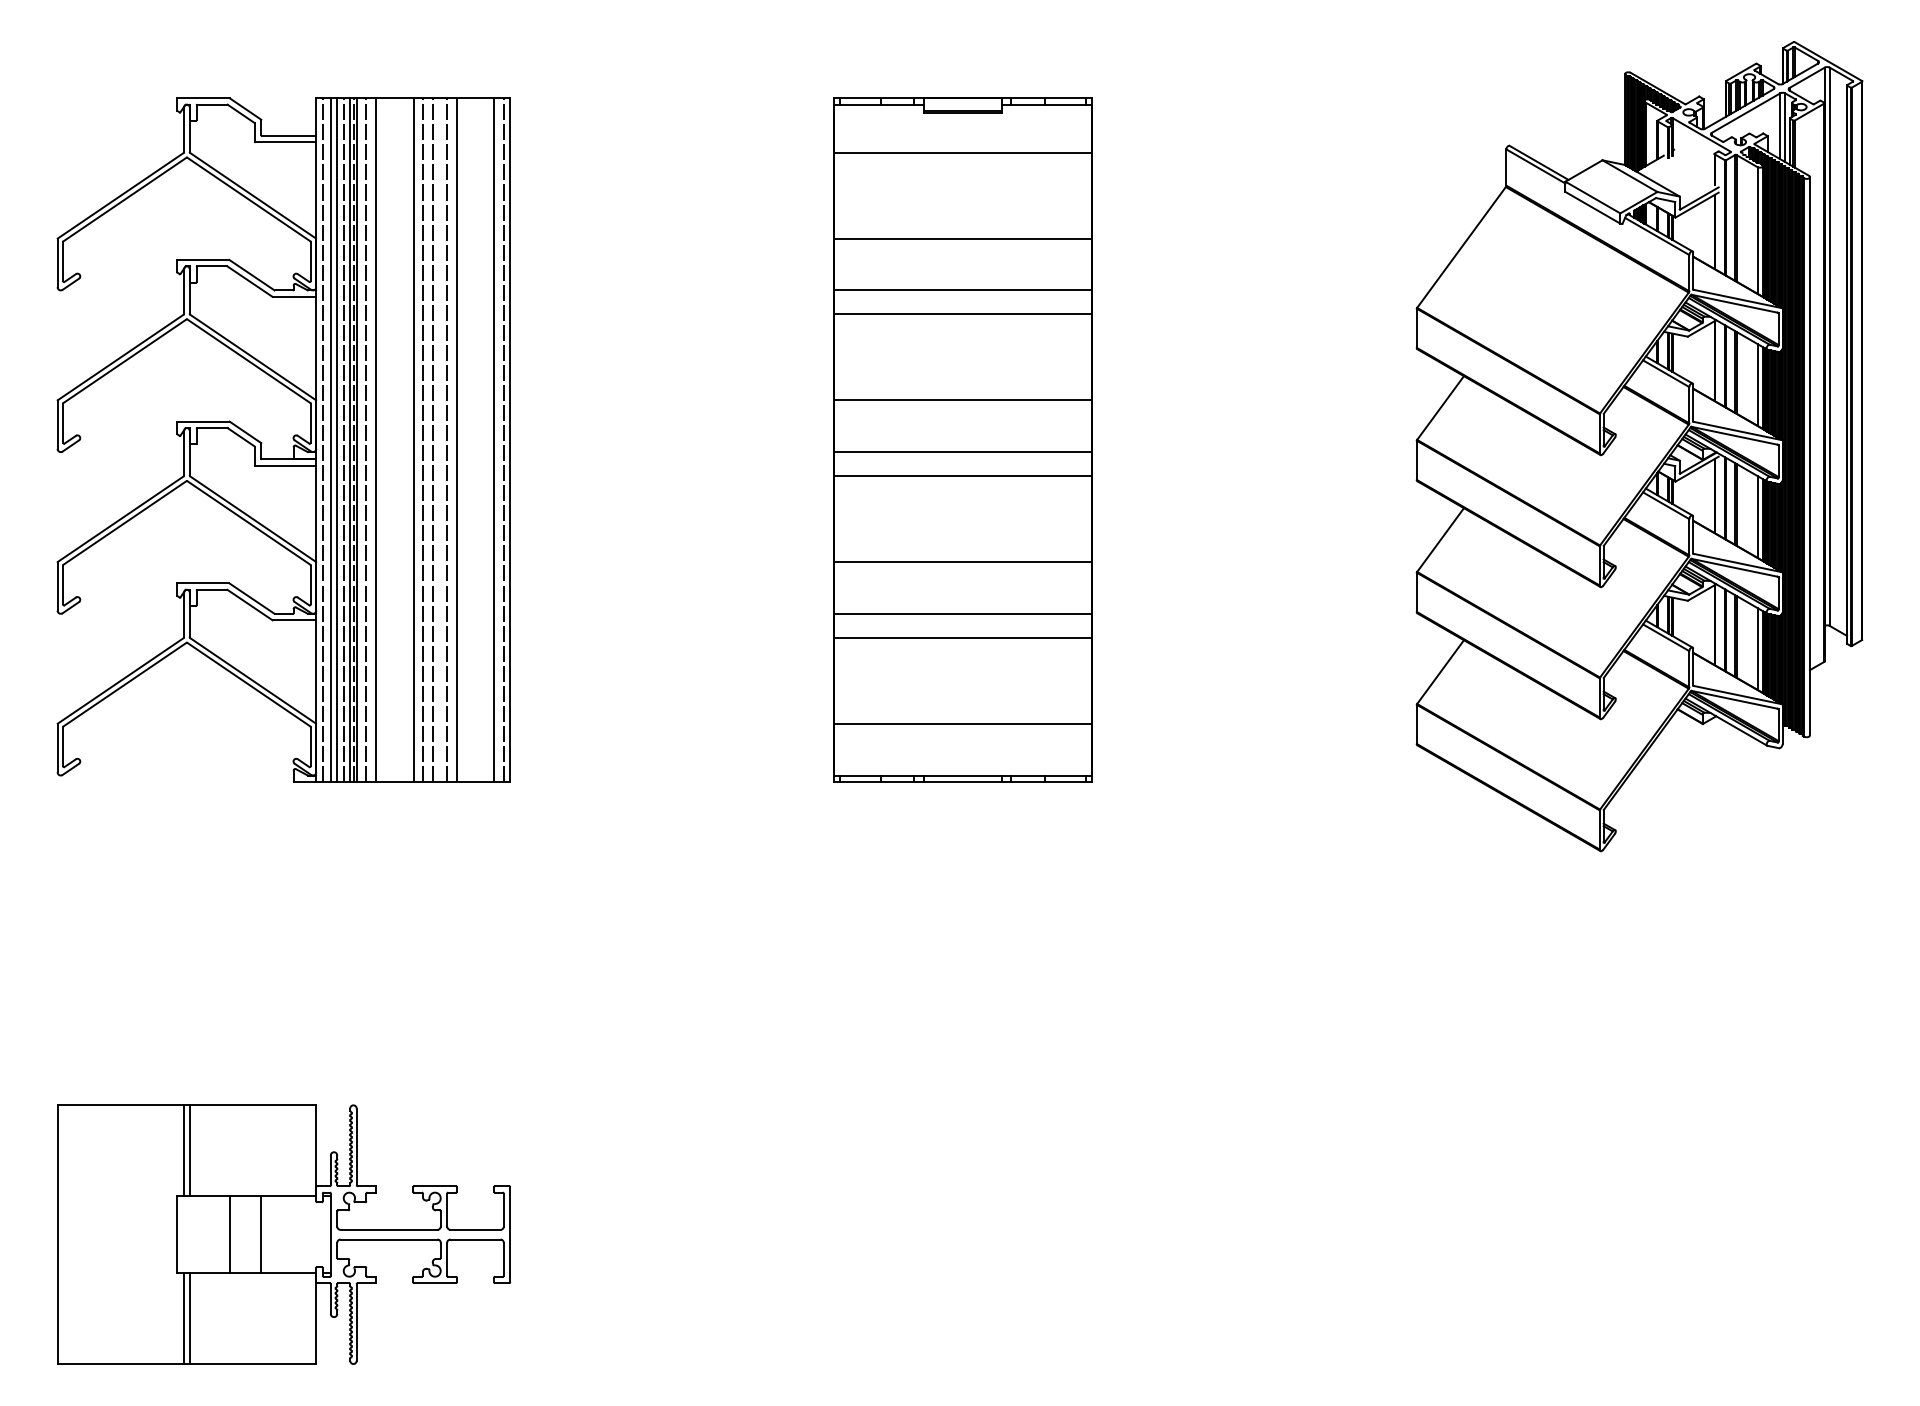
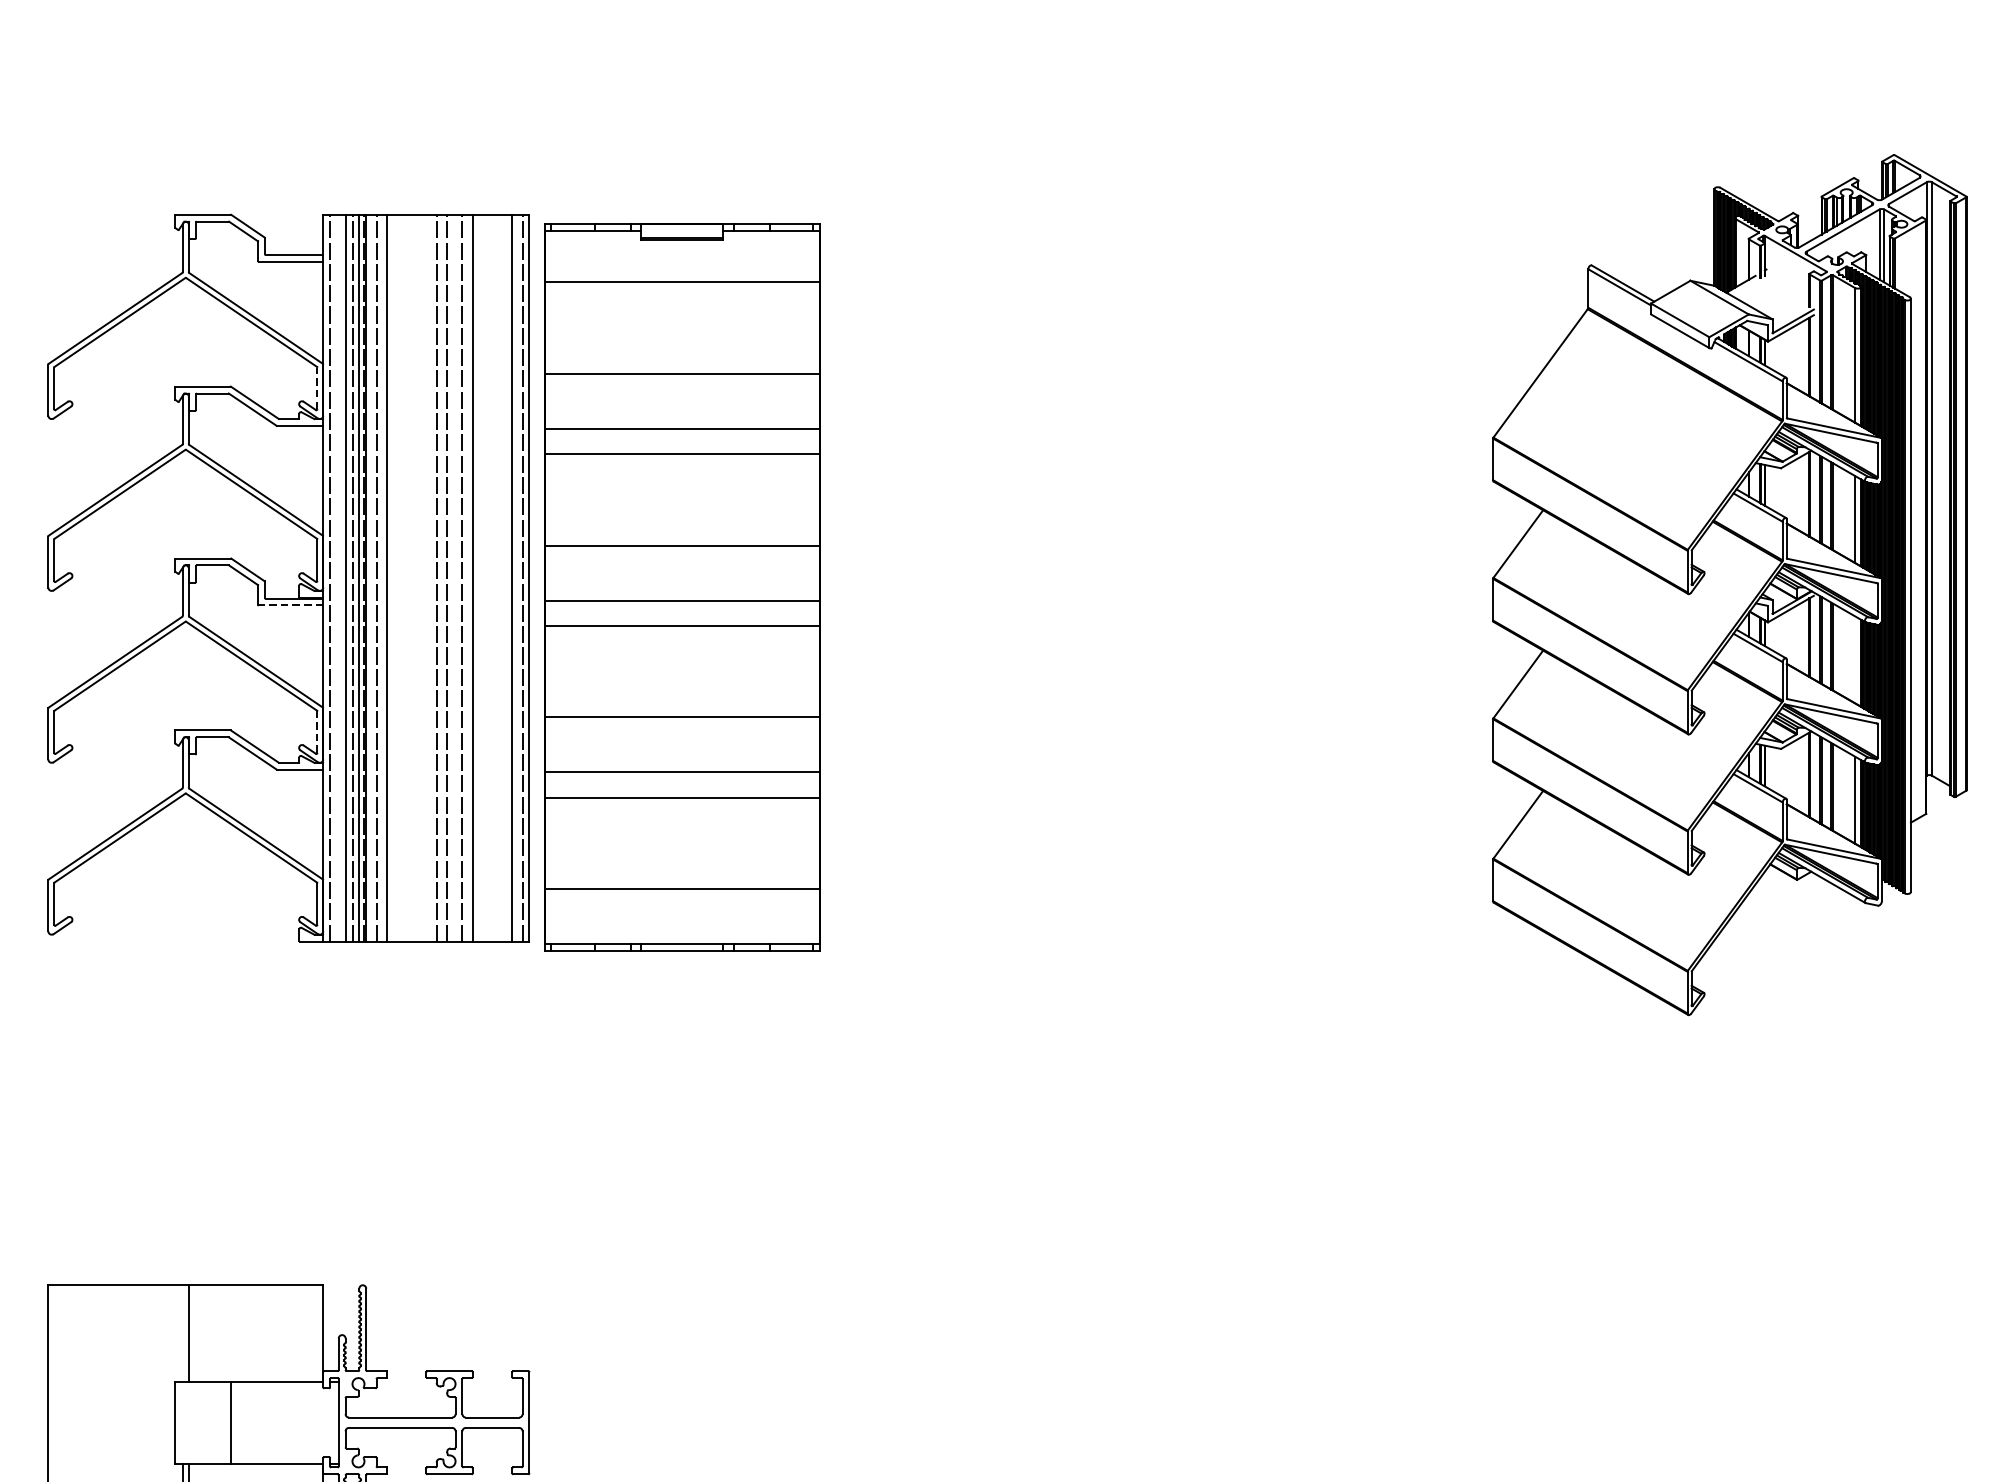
line: (310, 261) -> (317, 388), solid -> dashed
part: (962, 439) -> (681, 587), moved
line: (330, 440) -> (338, 578), removed
line: (414, 440) -> (427, 578), removed
line: (285, 465) -> (290, 605), solid -> dashed
line: (1757, 516) -> (1855, 659), removed
line: (310, 584) -> (317, 731), solid -> dashed
line: (184, 1150) -> (183, 1333), removed
line: (261, 1234) -> (265, 1422), removed

